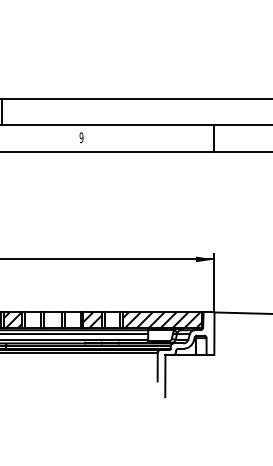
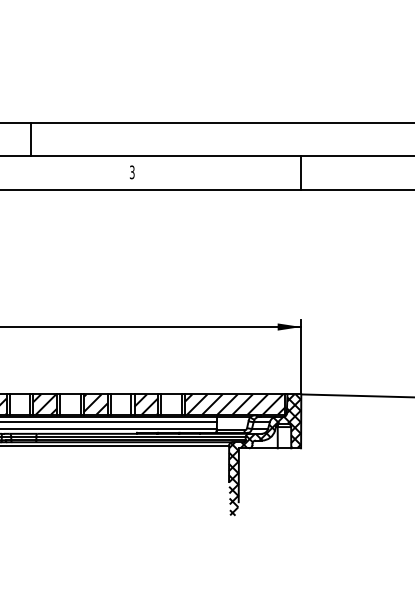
text: (80, 137) -> (131, 171), 9 -> 3
hatch: (52, 320) -> (95, 404), added
hatch: (186, 359) -> (265, 454), added

